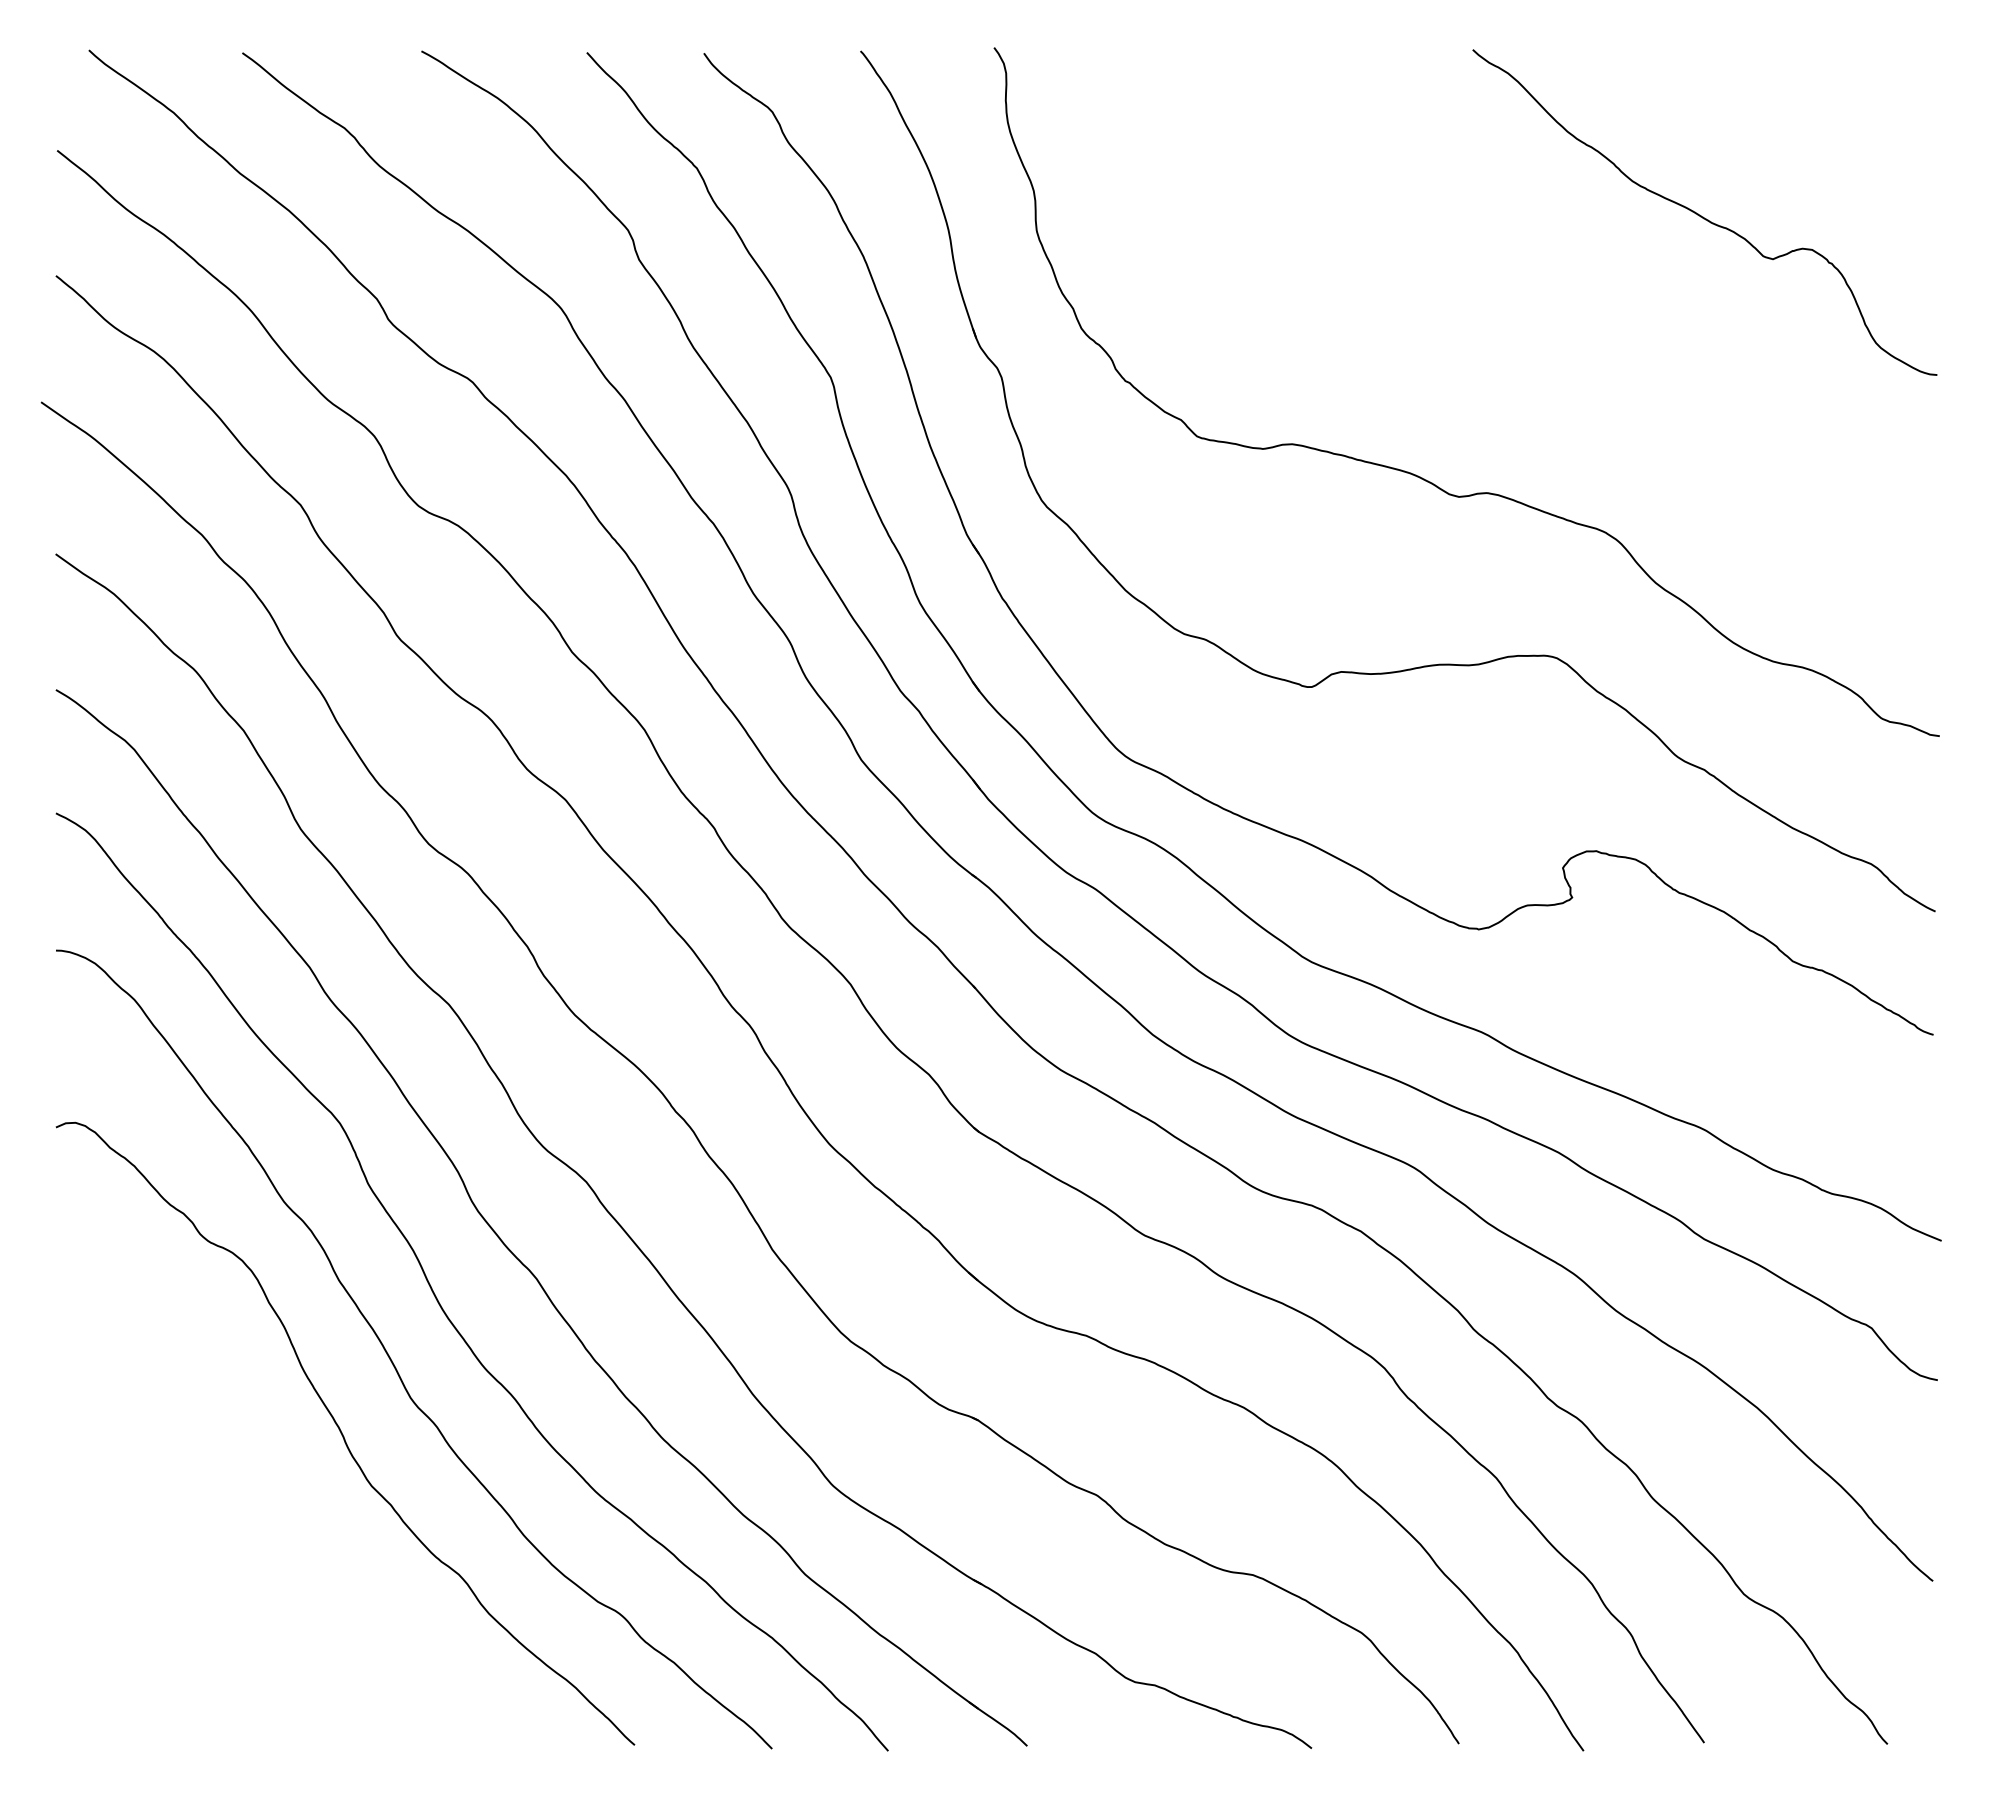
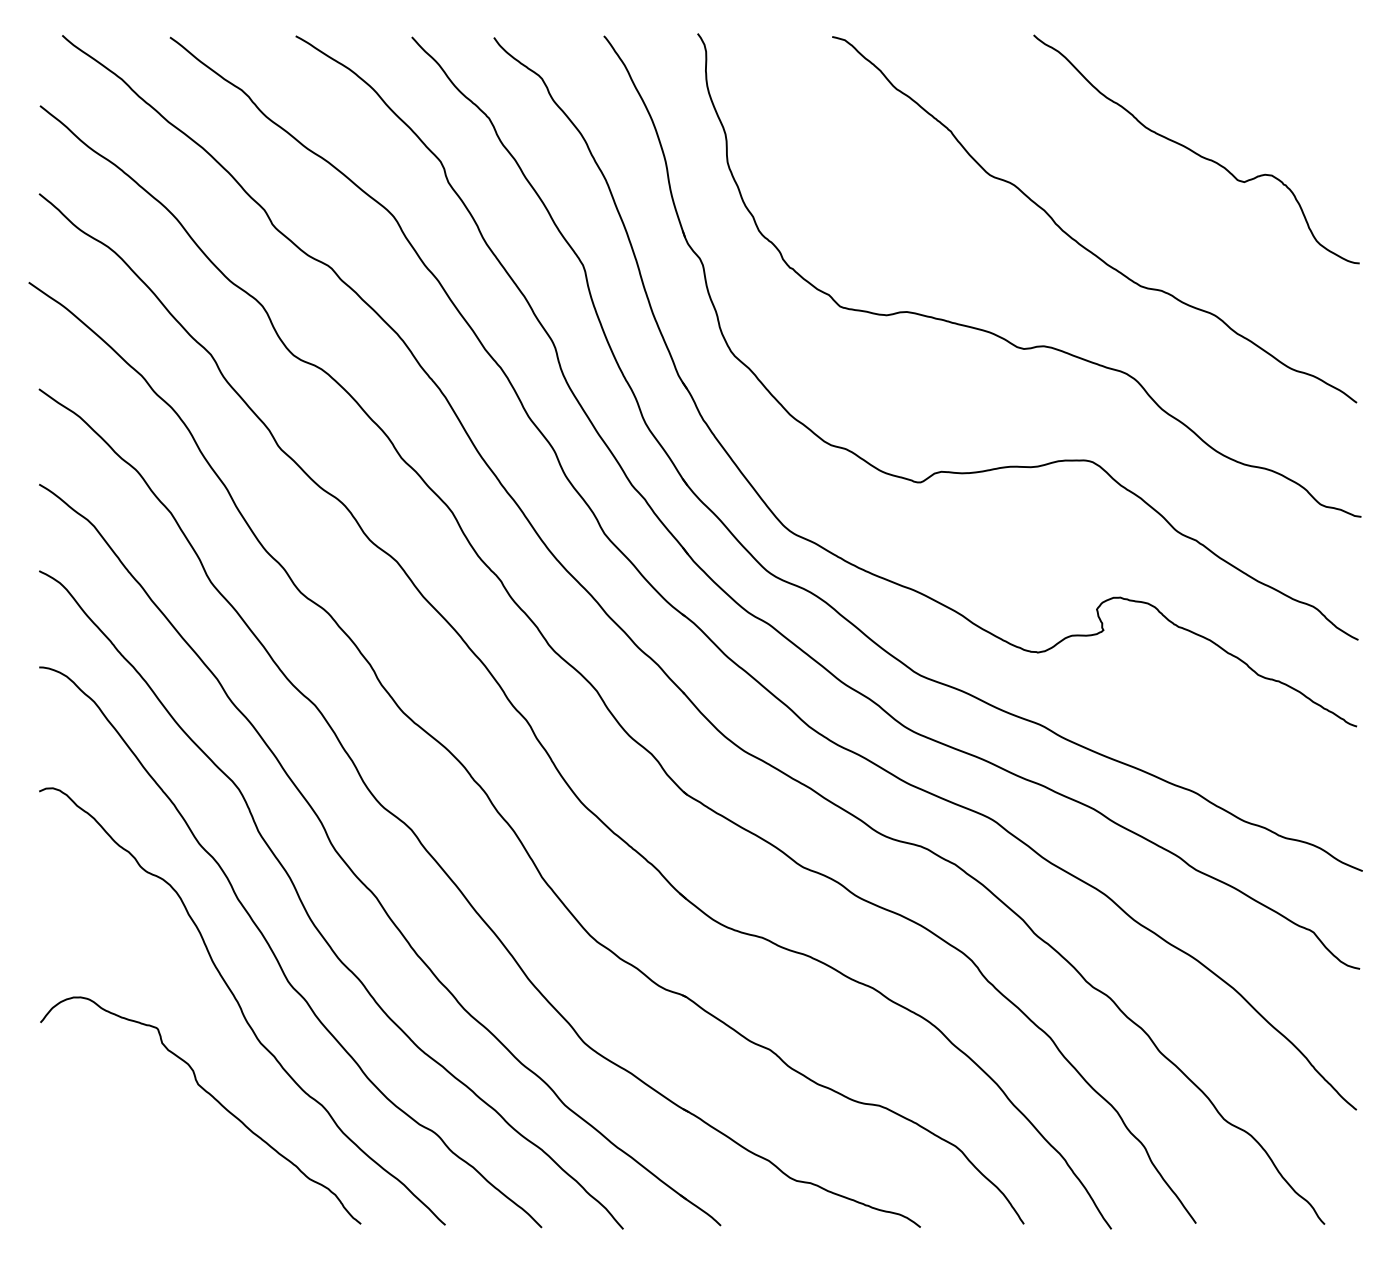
curve: (1532, 341) -> (1075, 239), added
curve: (299, 1560) -> (210, 1095), added

